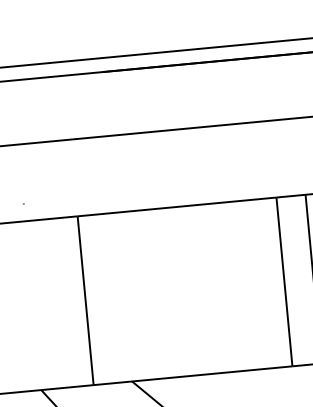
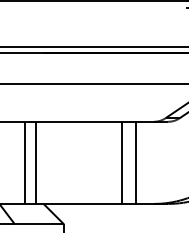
line: (107, 297) -> (35, 162), added

